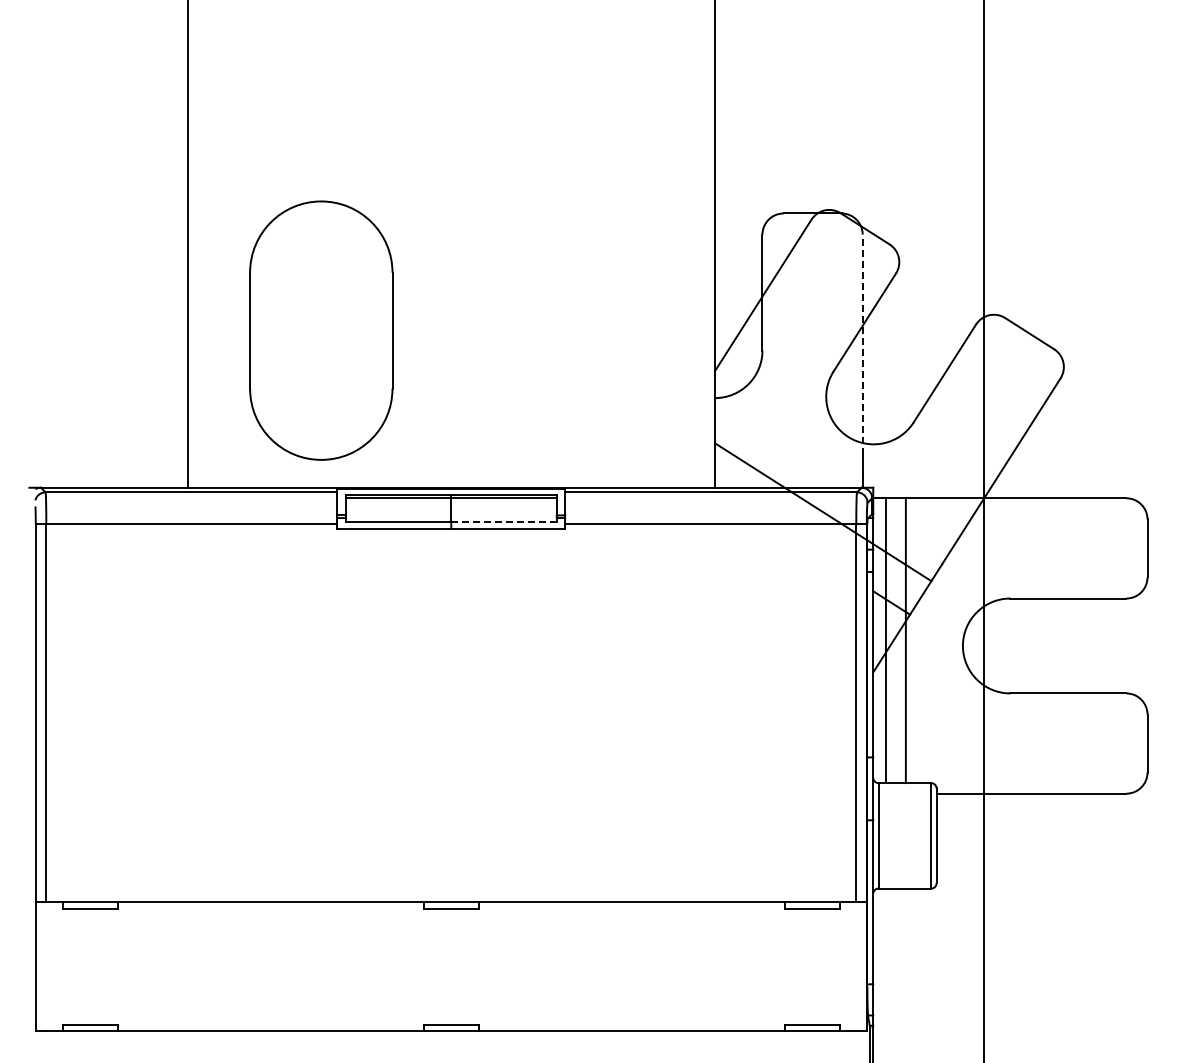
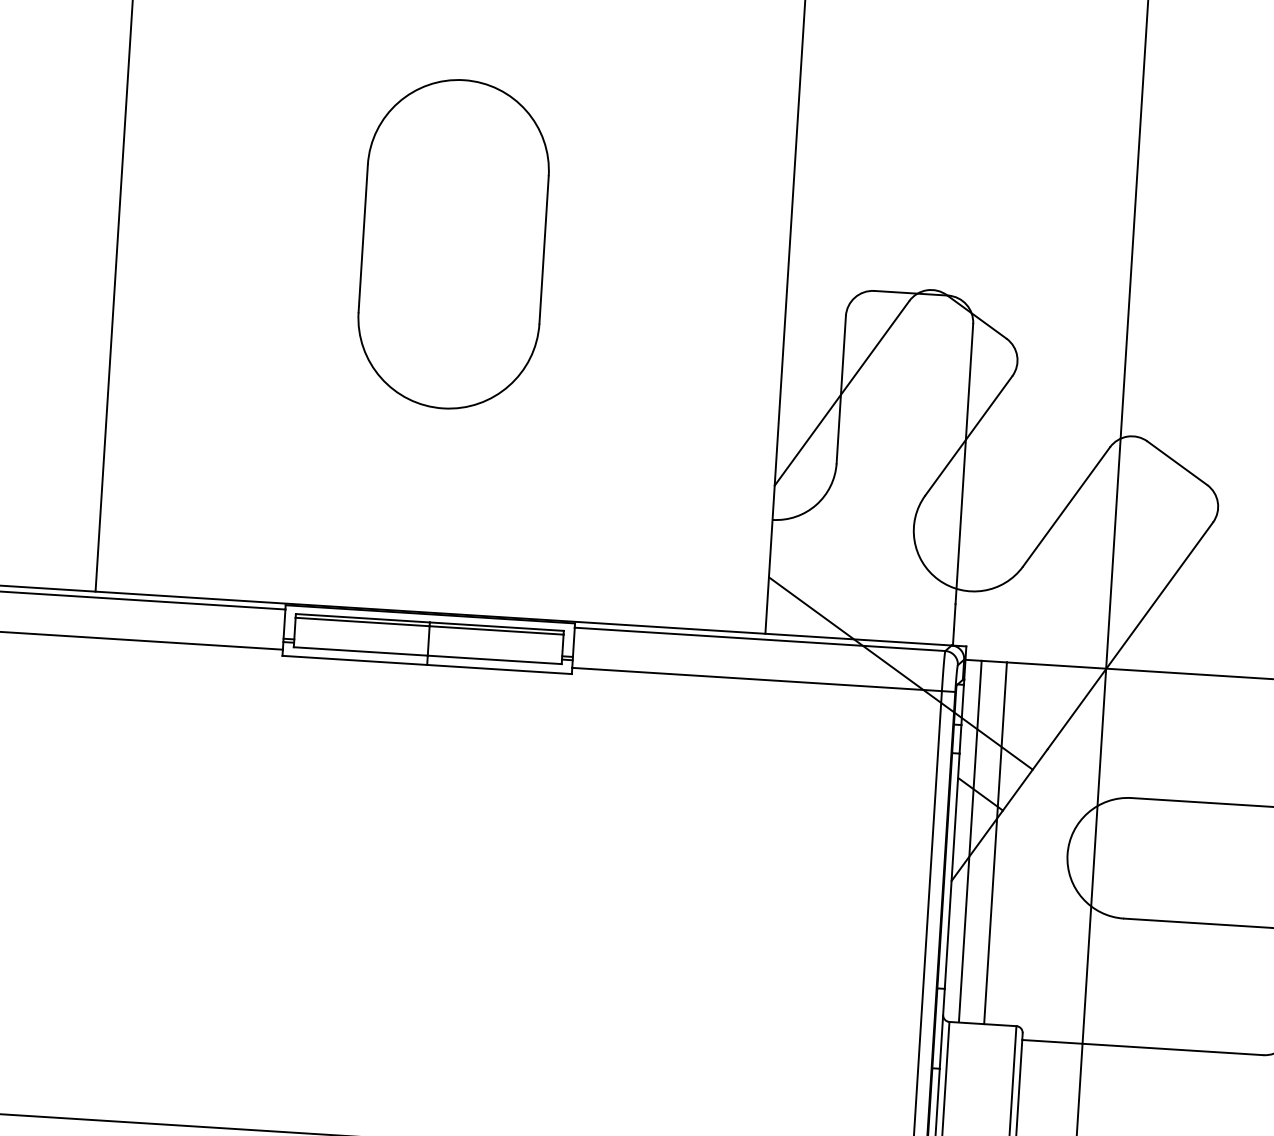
part: (321, 330) -> (453, 244), moved
line: (862, 344) -> (964, 463), dashed -> solid
line: (504, 521) -> (495, 659), dashed -> solid

